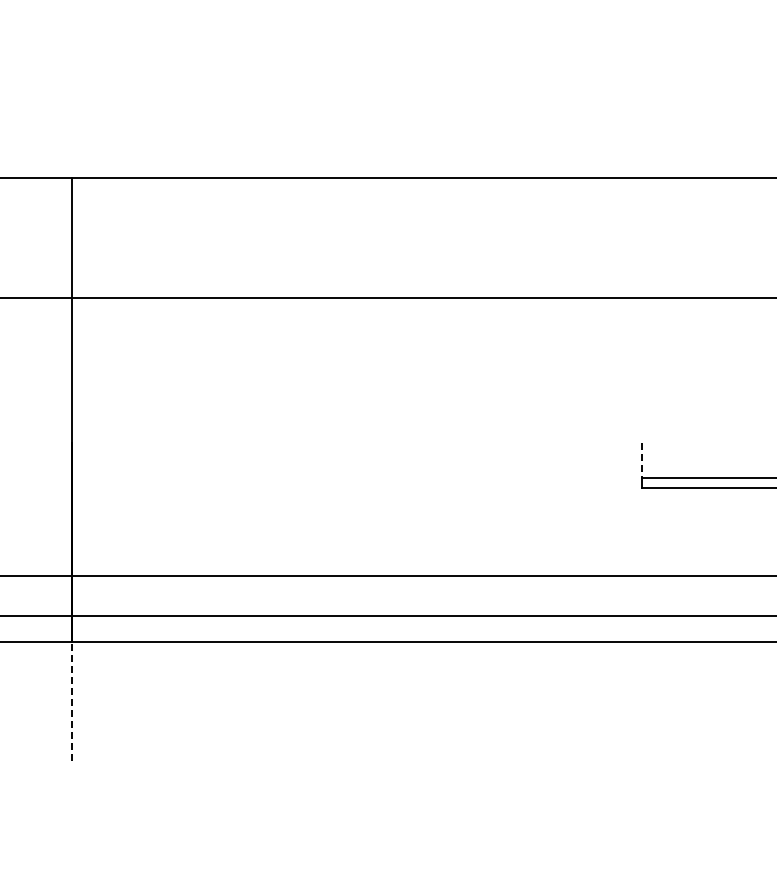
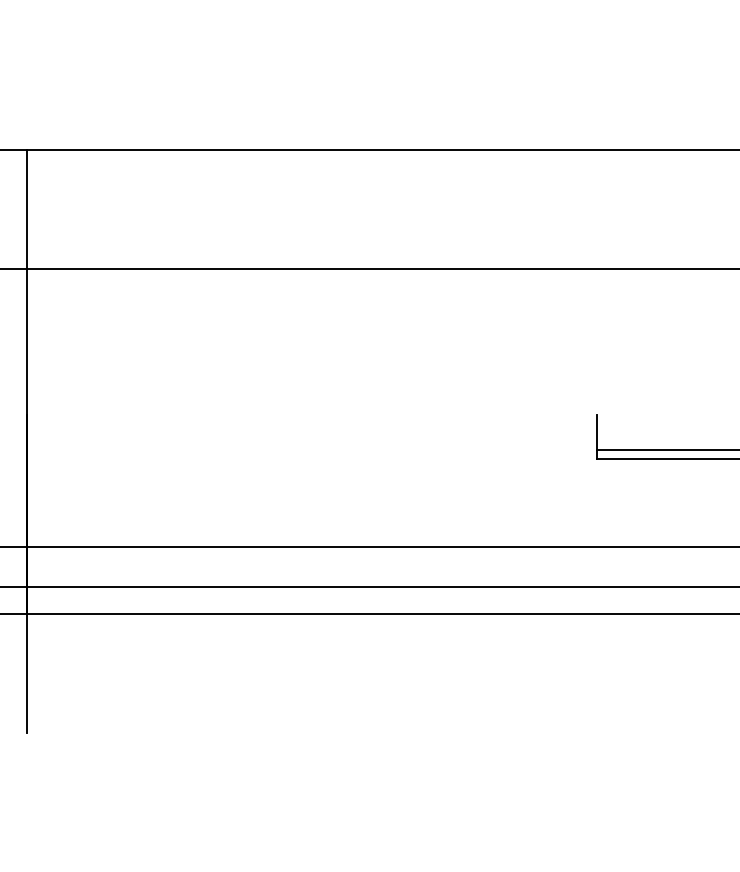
line: (641, 461) -> (596, 433), dashed -> solid
line: (71, 701) -> (26, 673), dashed -> solid

